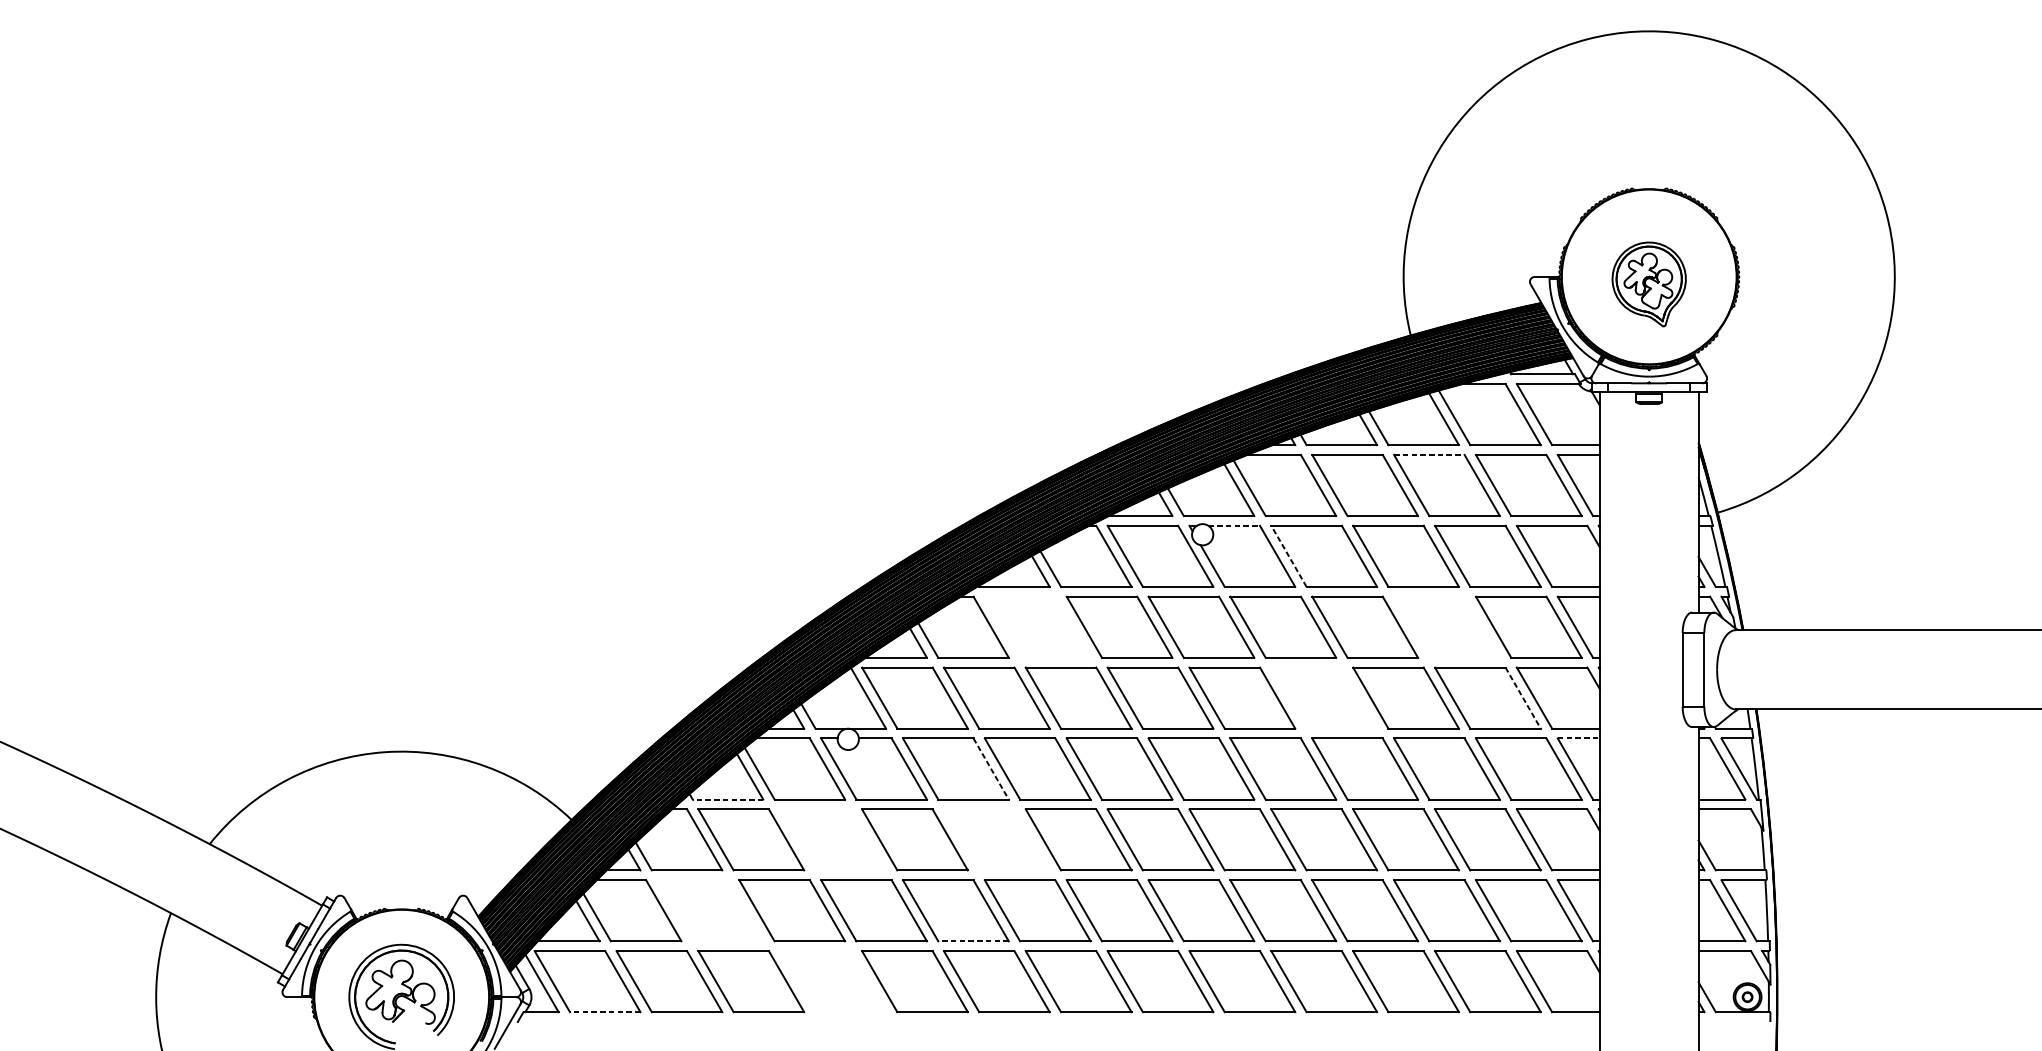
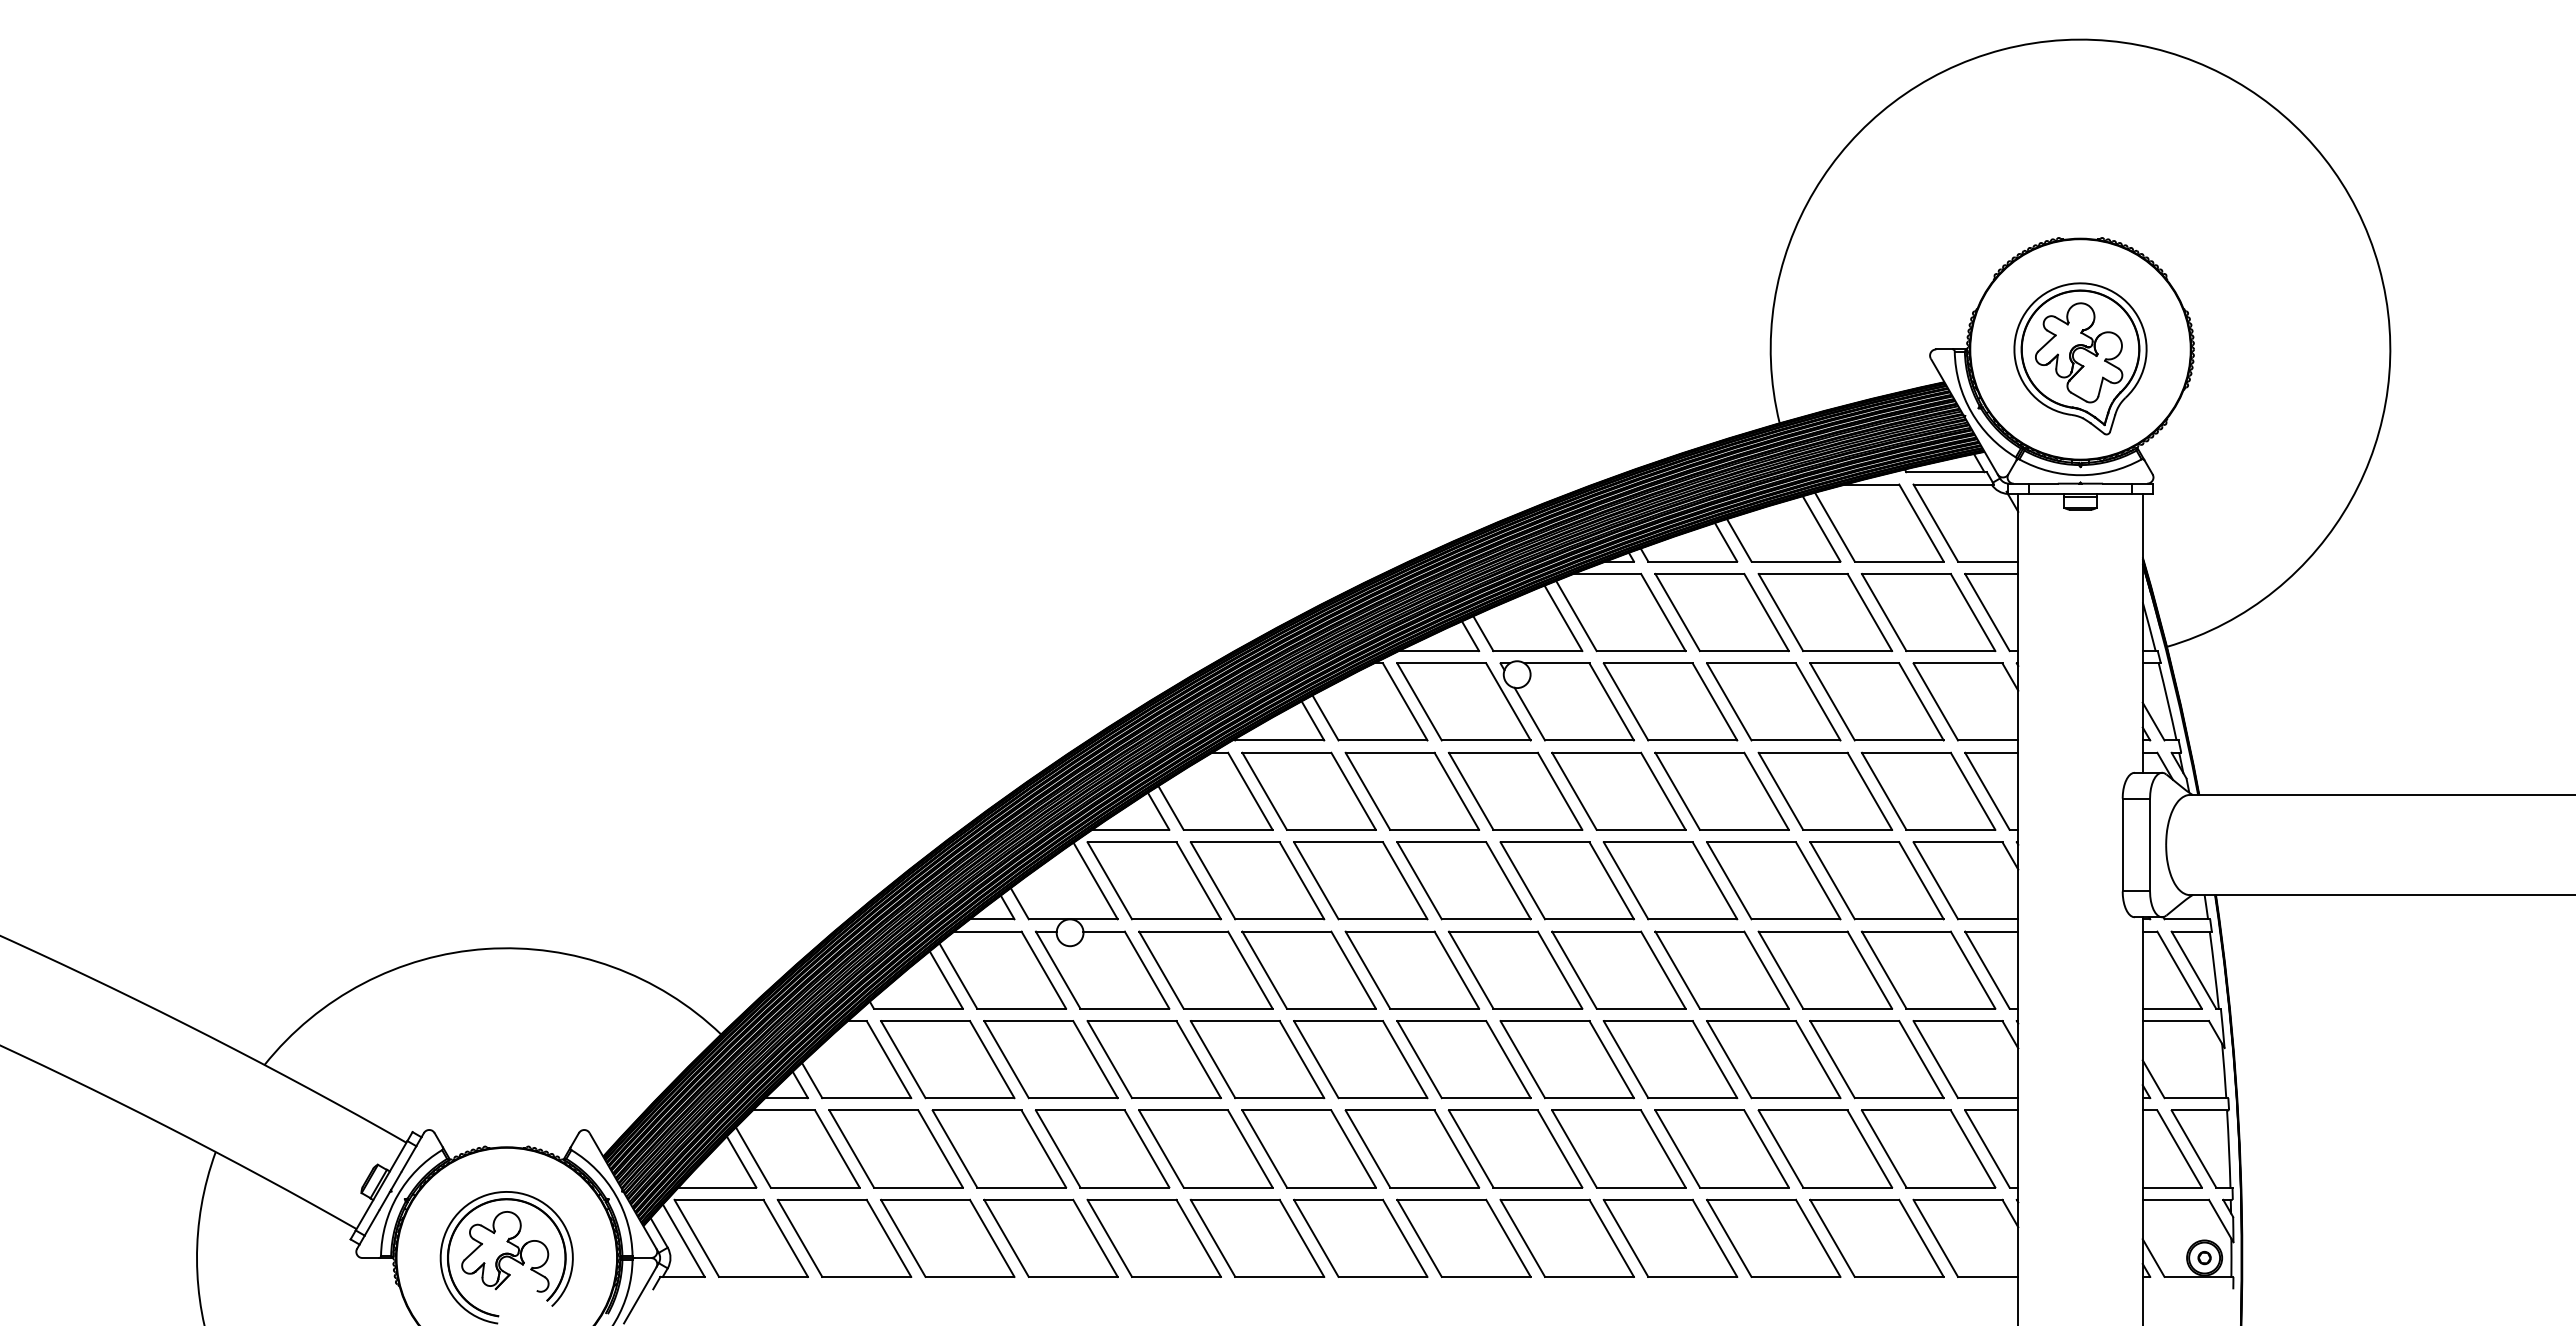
part: (1649, 284) -> (2080, 358), size x1.43
line: (1429, 454) -> (1803, 573), dashed -> solid
line: (1234, 525) -> (1557, 663), dashed -> solid
line: (1288, 556) -> (1625, 701), dashed -> solid
part: (1037, 626) -> (1308, 790), added
part: (1447, 626) -> (1825, 790), added
part: (1324, 697) -> (1670, 880), added
line: (1523, 698) -> (1921, 881), dashed -> solid
line: (1578, 738) -> (1991, 931), dashed -> solid
line: (991, 769) -> (1250, 970), dashed -> solid
line: (727, 799) -> (917, 1008), dashed -> solid
part: (832, 839) -> (1050, 1059), added
part: (996, 839) -> (1257, 1059), added
part: (709, 910) -> (895, 1148), added
line: (973, 941) -> (1227, 1187), dashed -> solid
part: (832, 980) -> (1050, 1237), added
line: (605, 1011) -> (763, 1276), dashed -> solid

